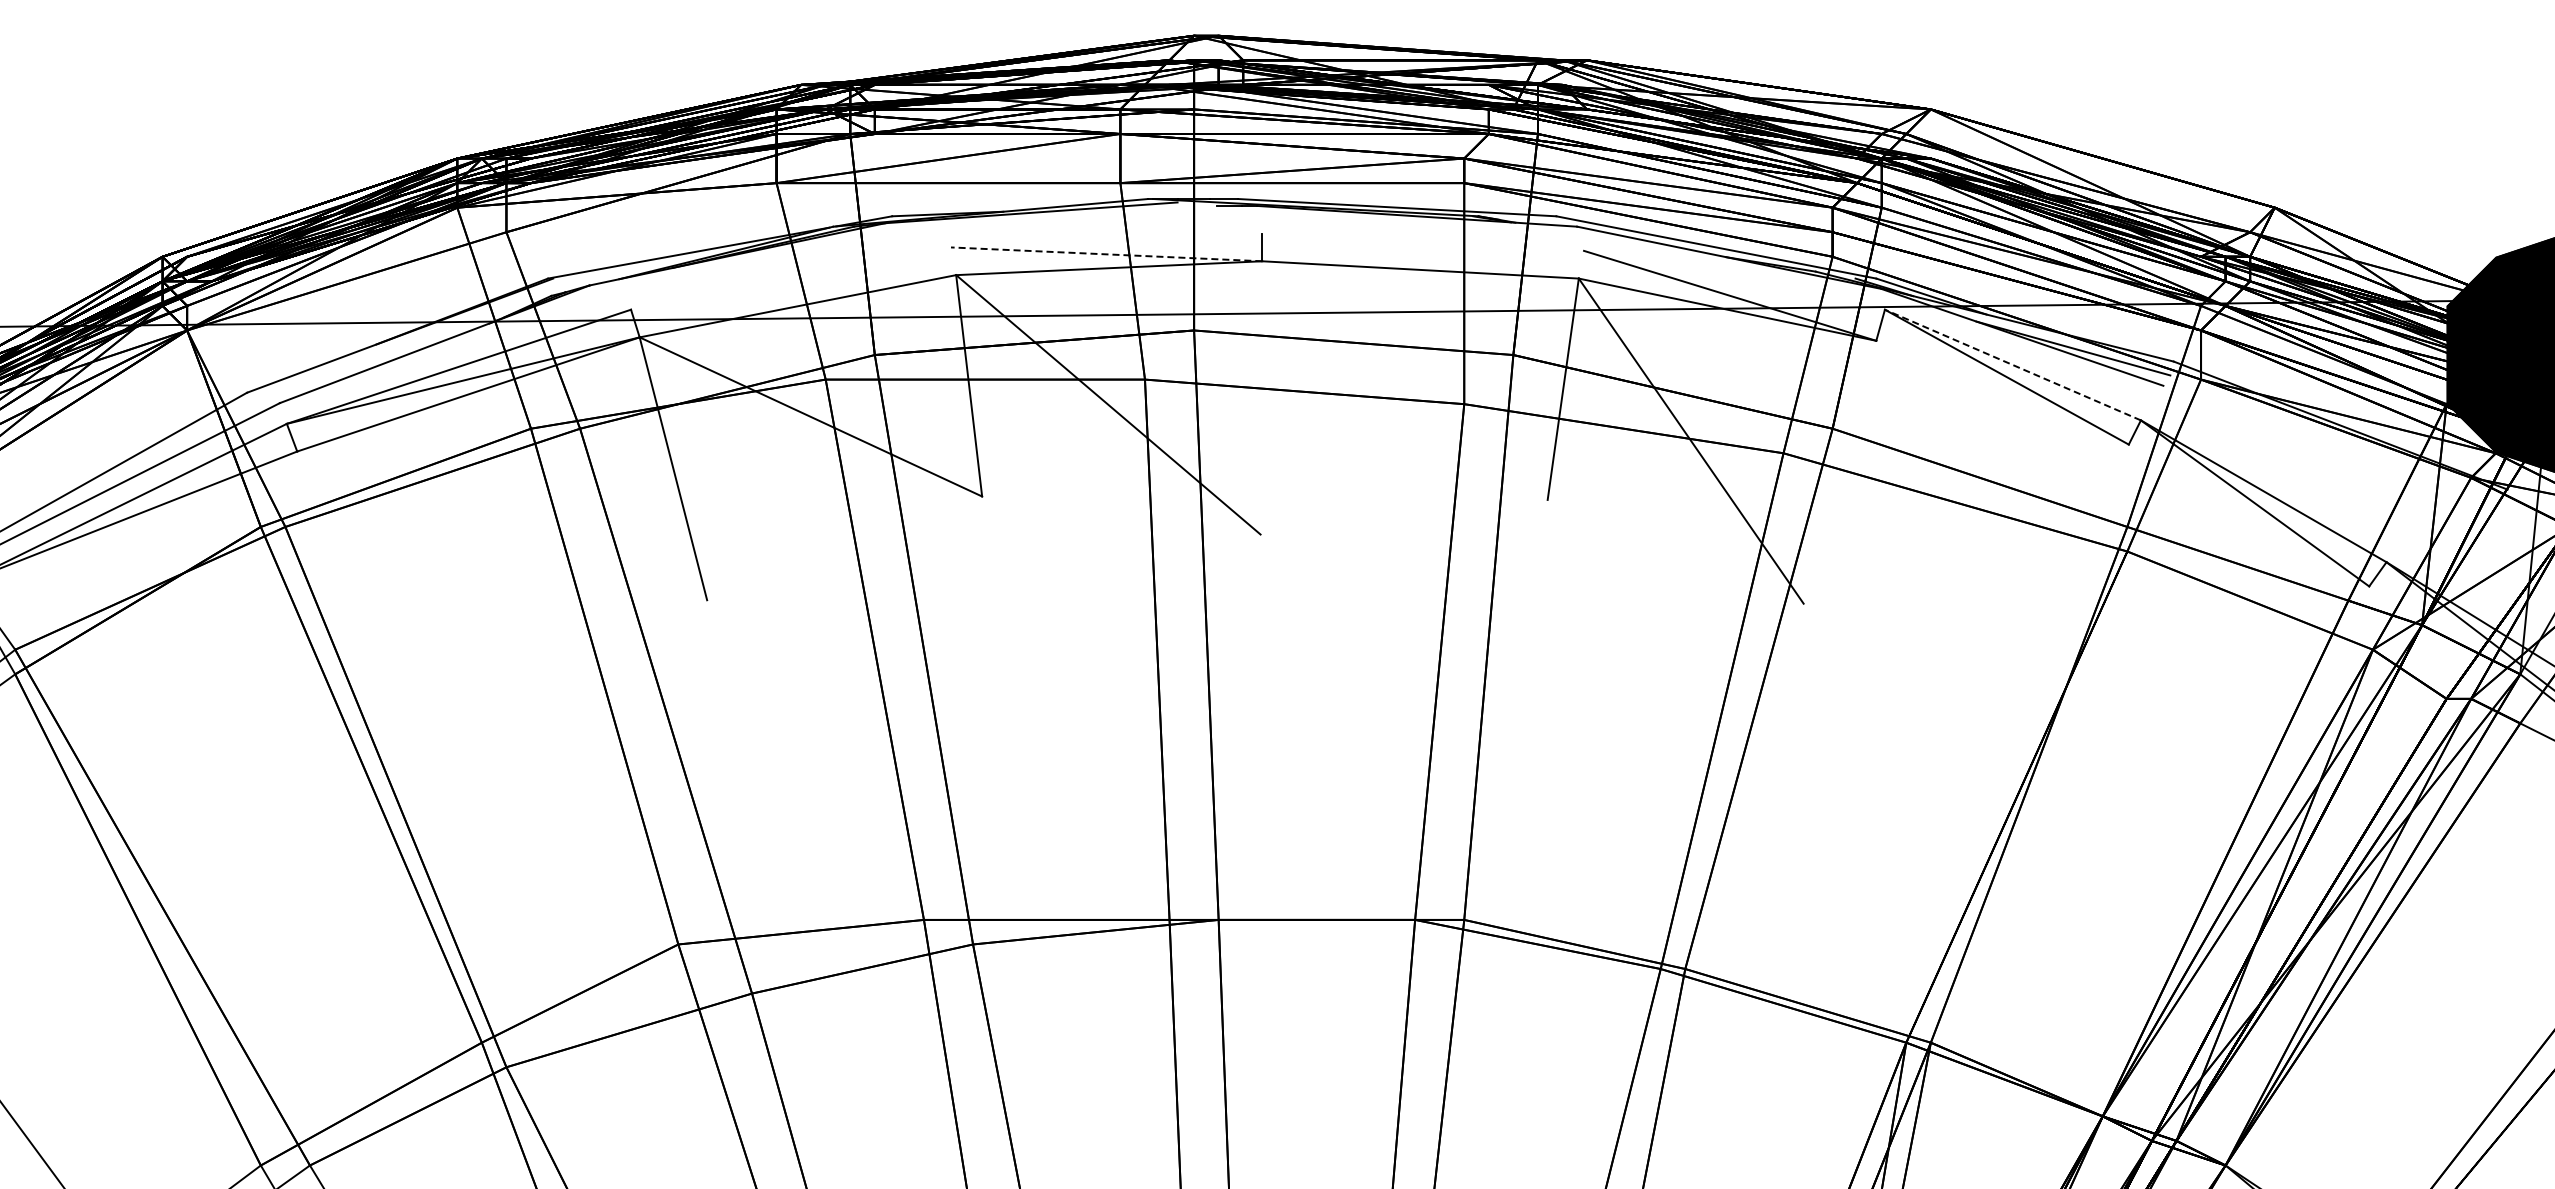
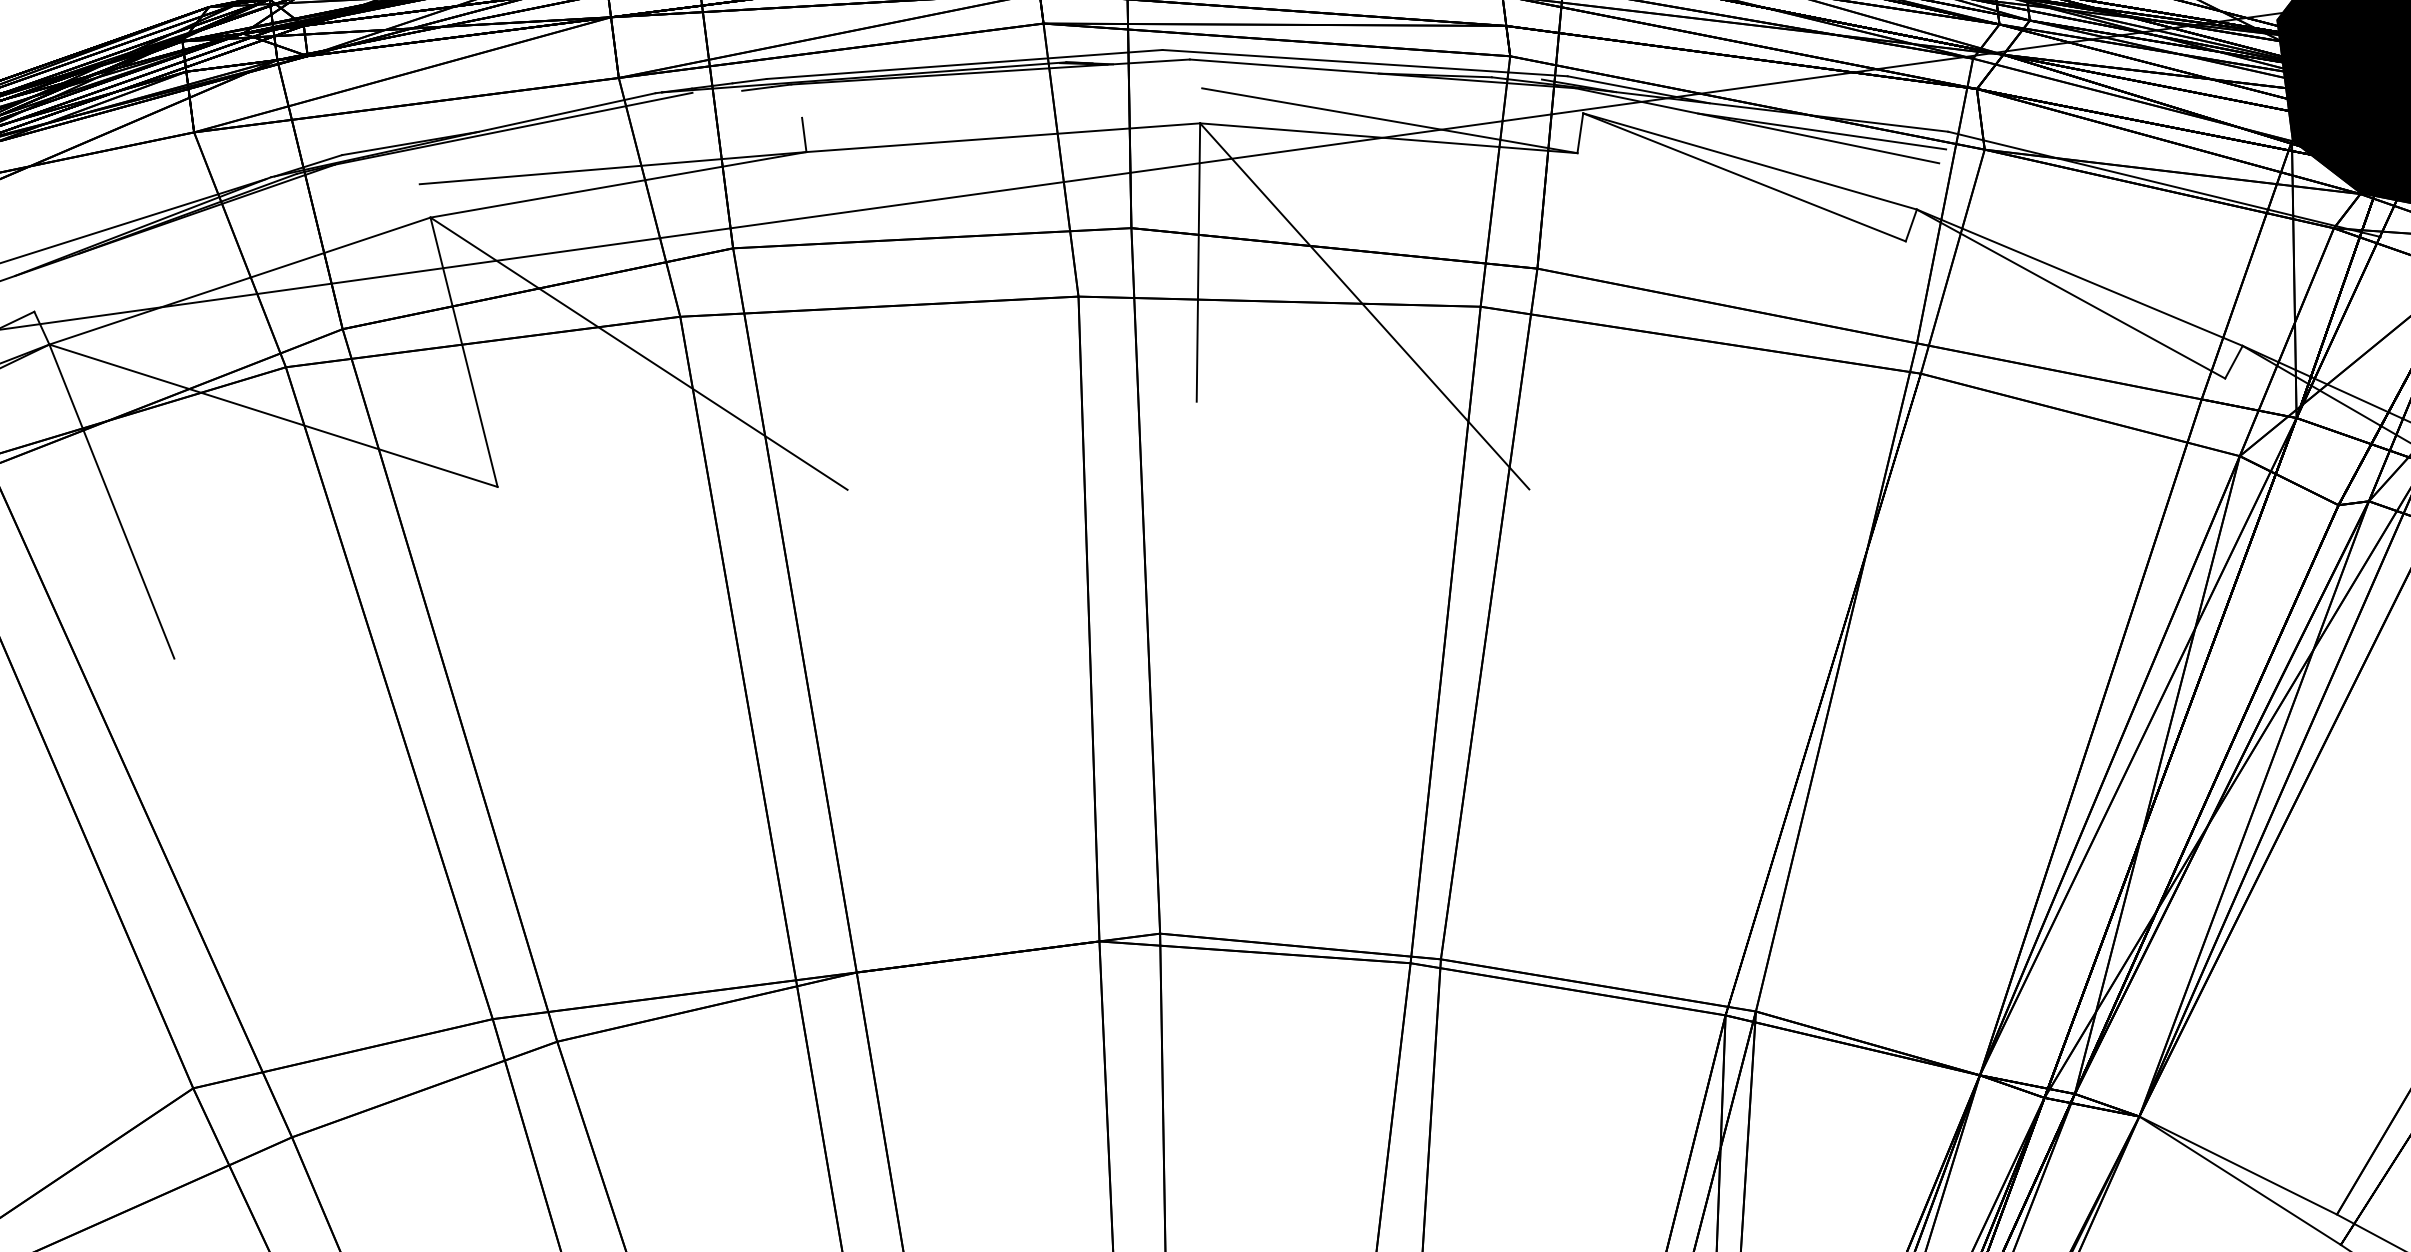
line: (1106, 254) -> (612, 168), dashed -> solid
line: (2012, 364) -> (1749, 160), dashed -> solid

